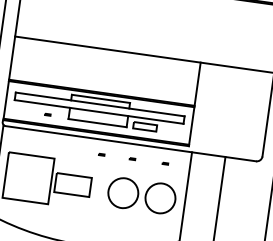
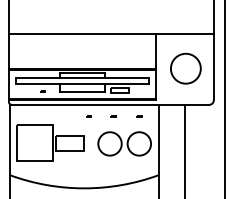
circle: (232, 111) -> (185, 68), added

